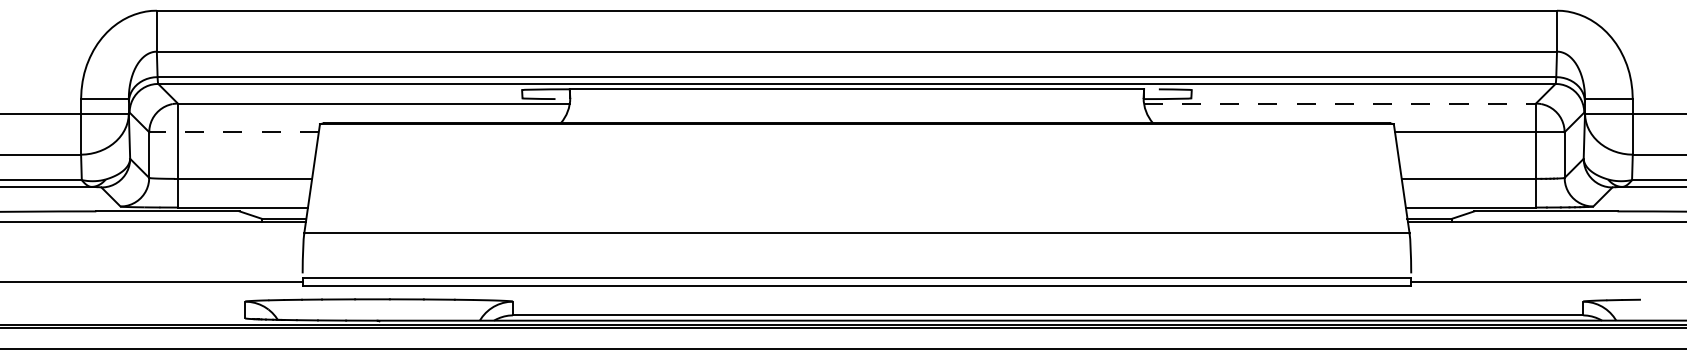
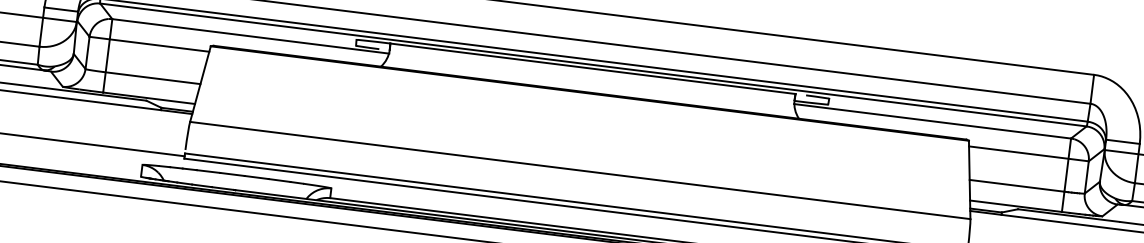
line: (1340, 103) -> (933, 121), dashed -> solid
line: (234, 132) -> (149, 44), dashed -> solid

